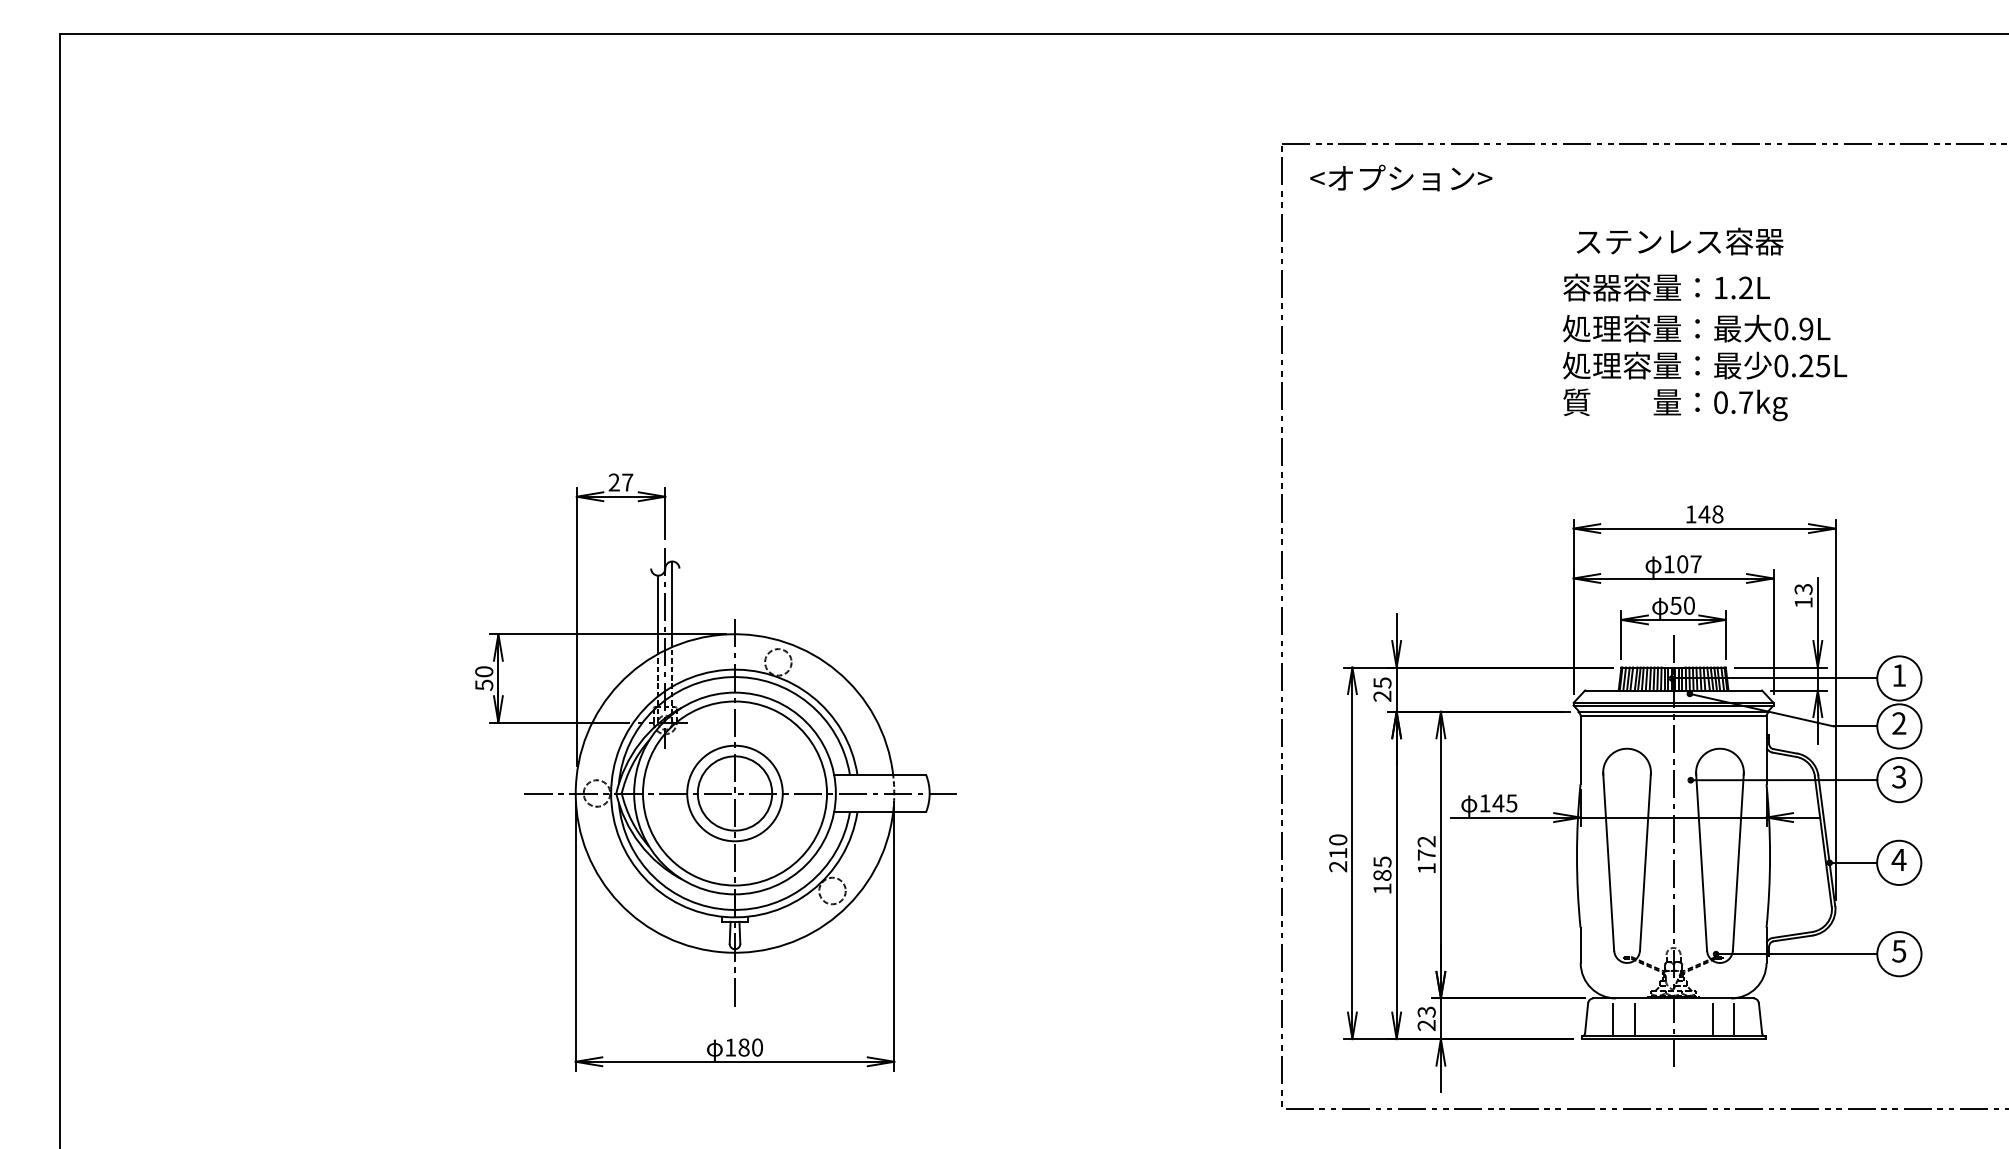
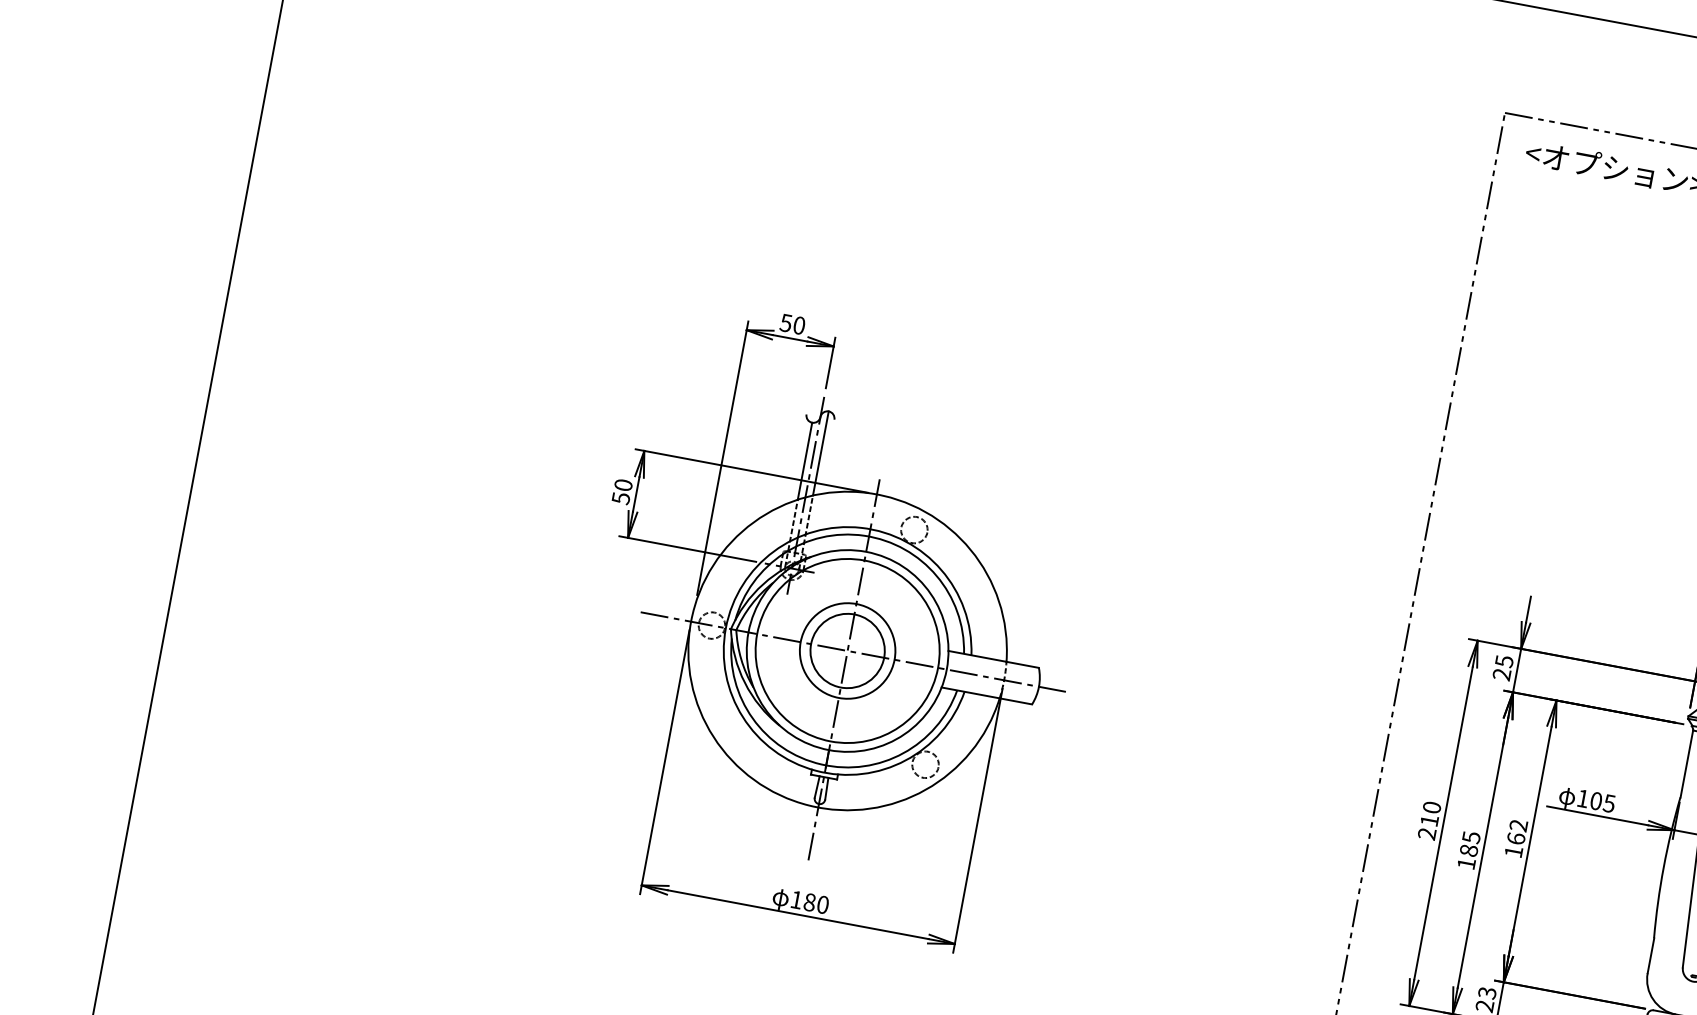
text: (620, 482) -> (792, 324), 27 -> 50
text: (1498, 803) -> (1596, 801), 145 -> 105
text: (1426, 854) -> (1516, 838), 172 -> 162

